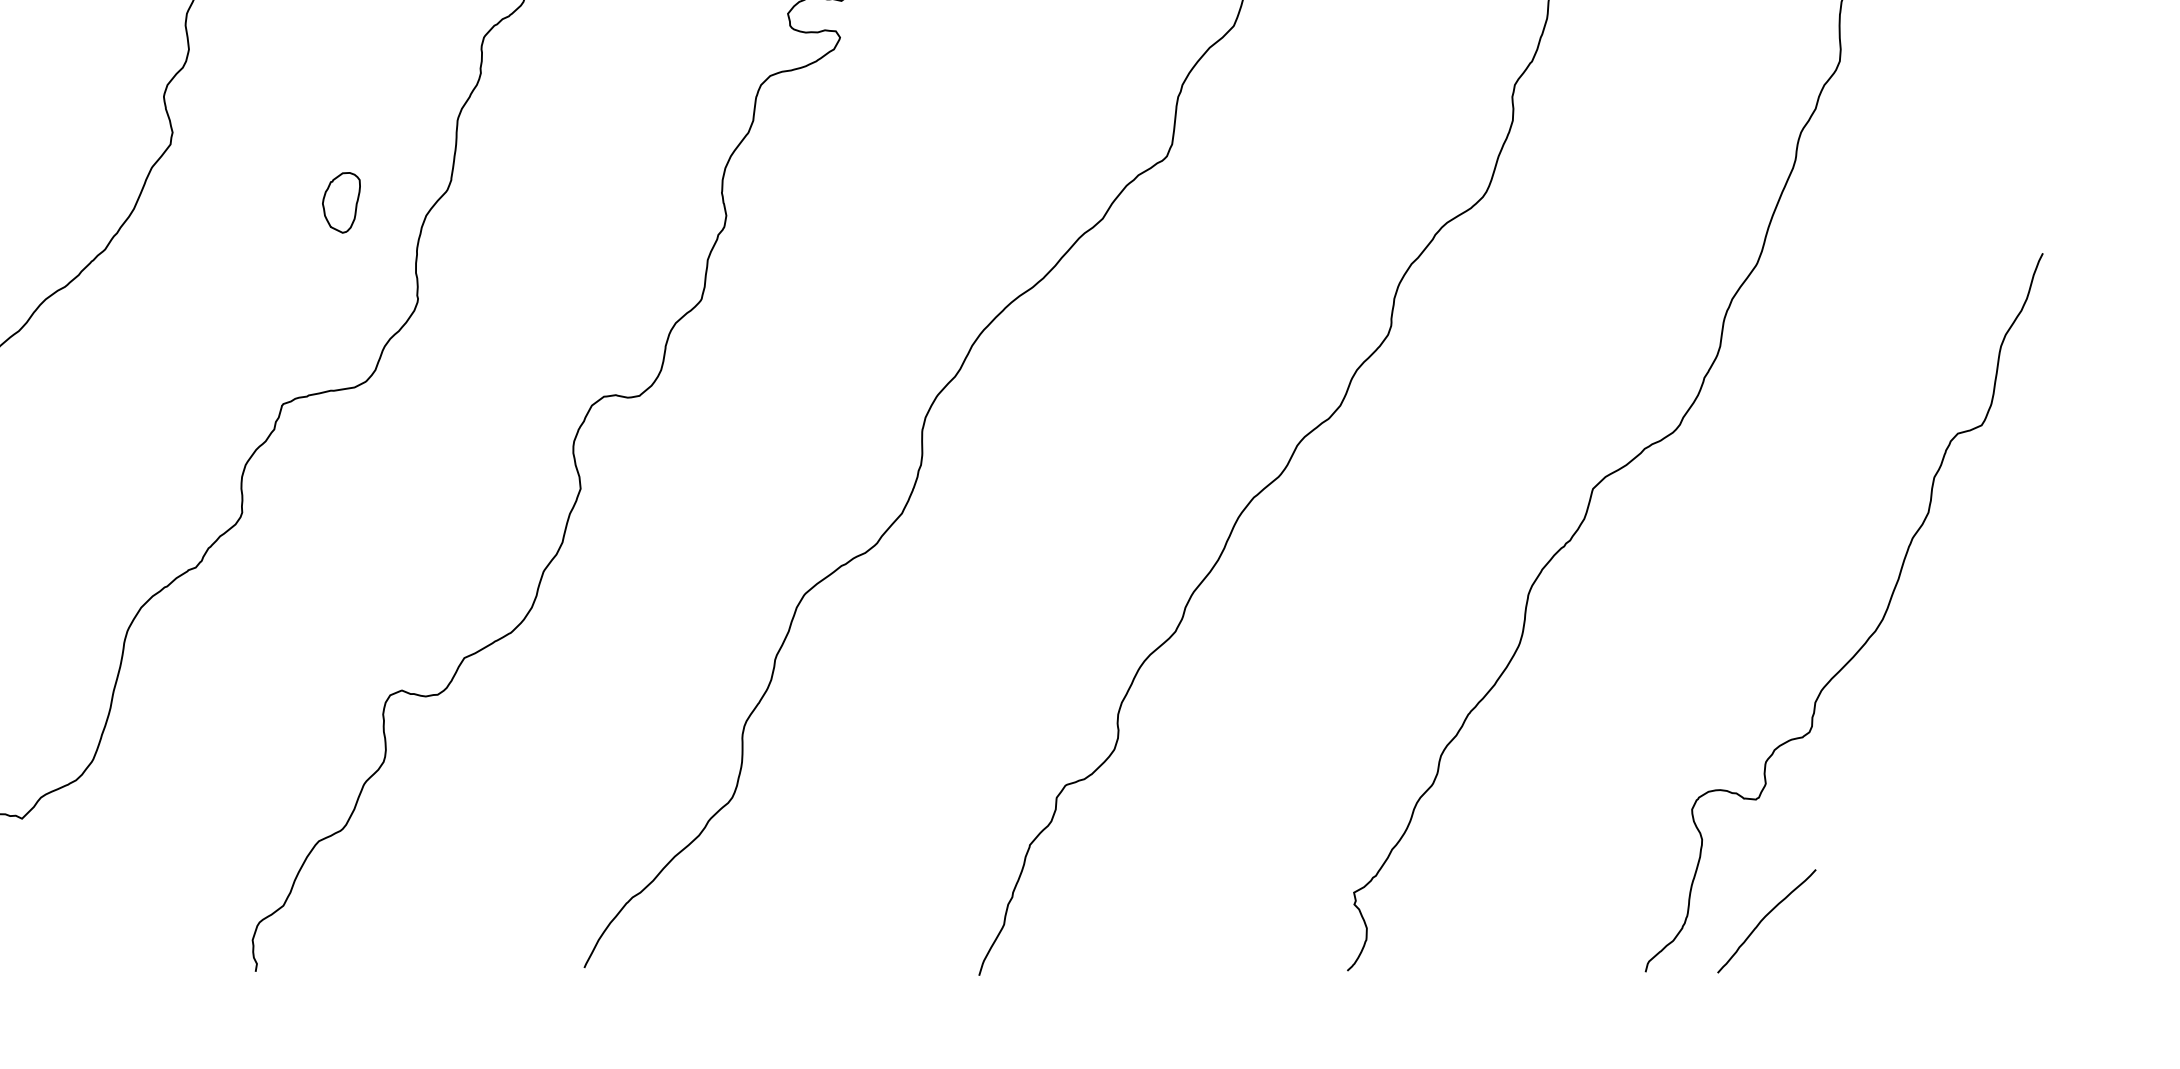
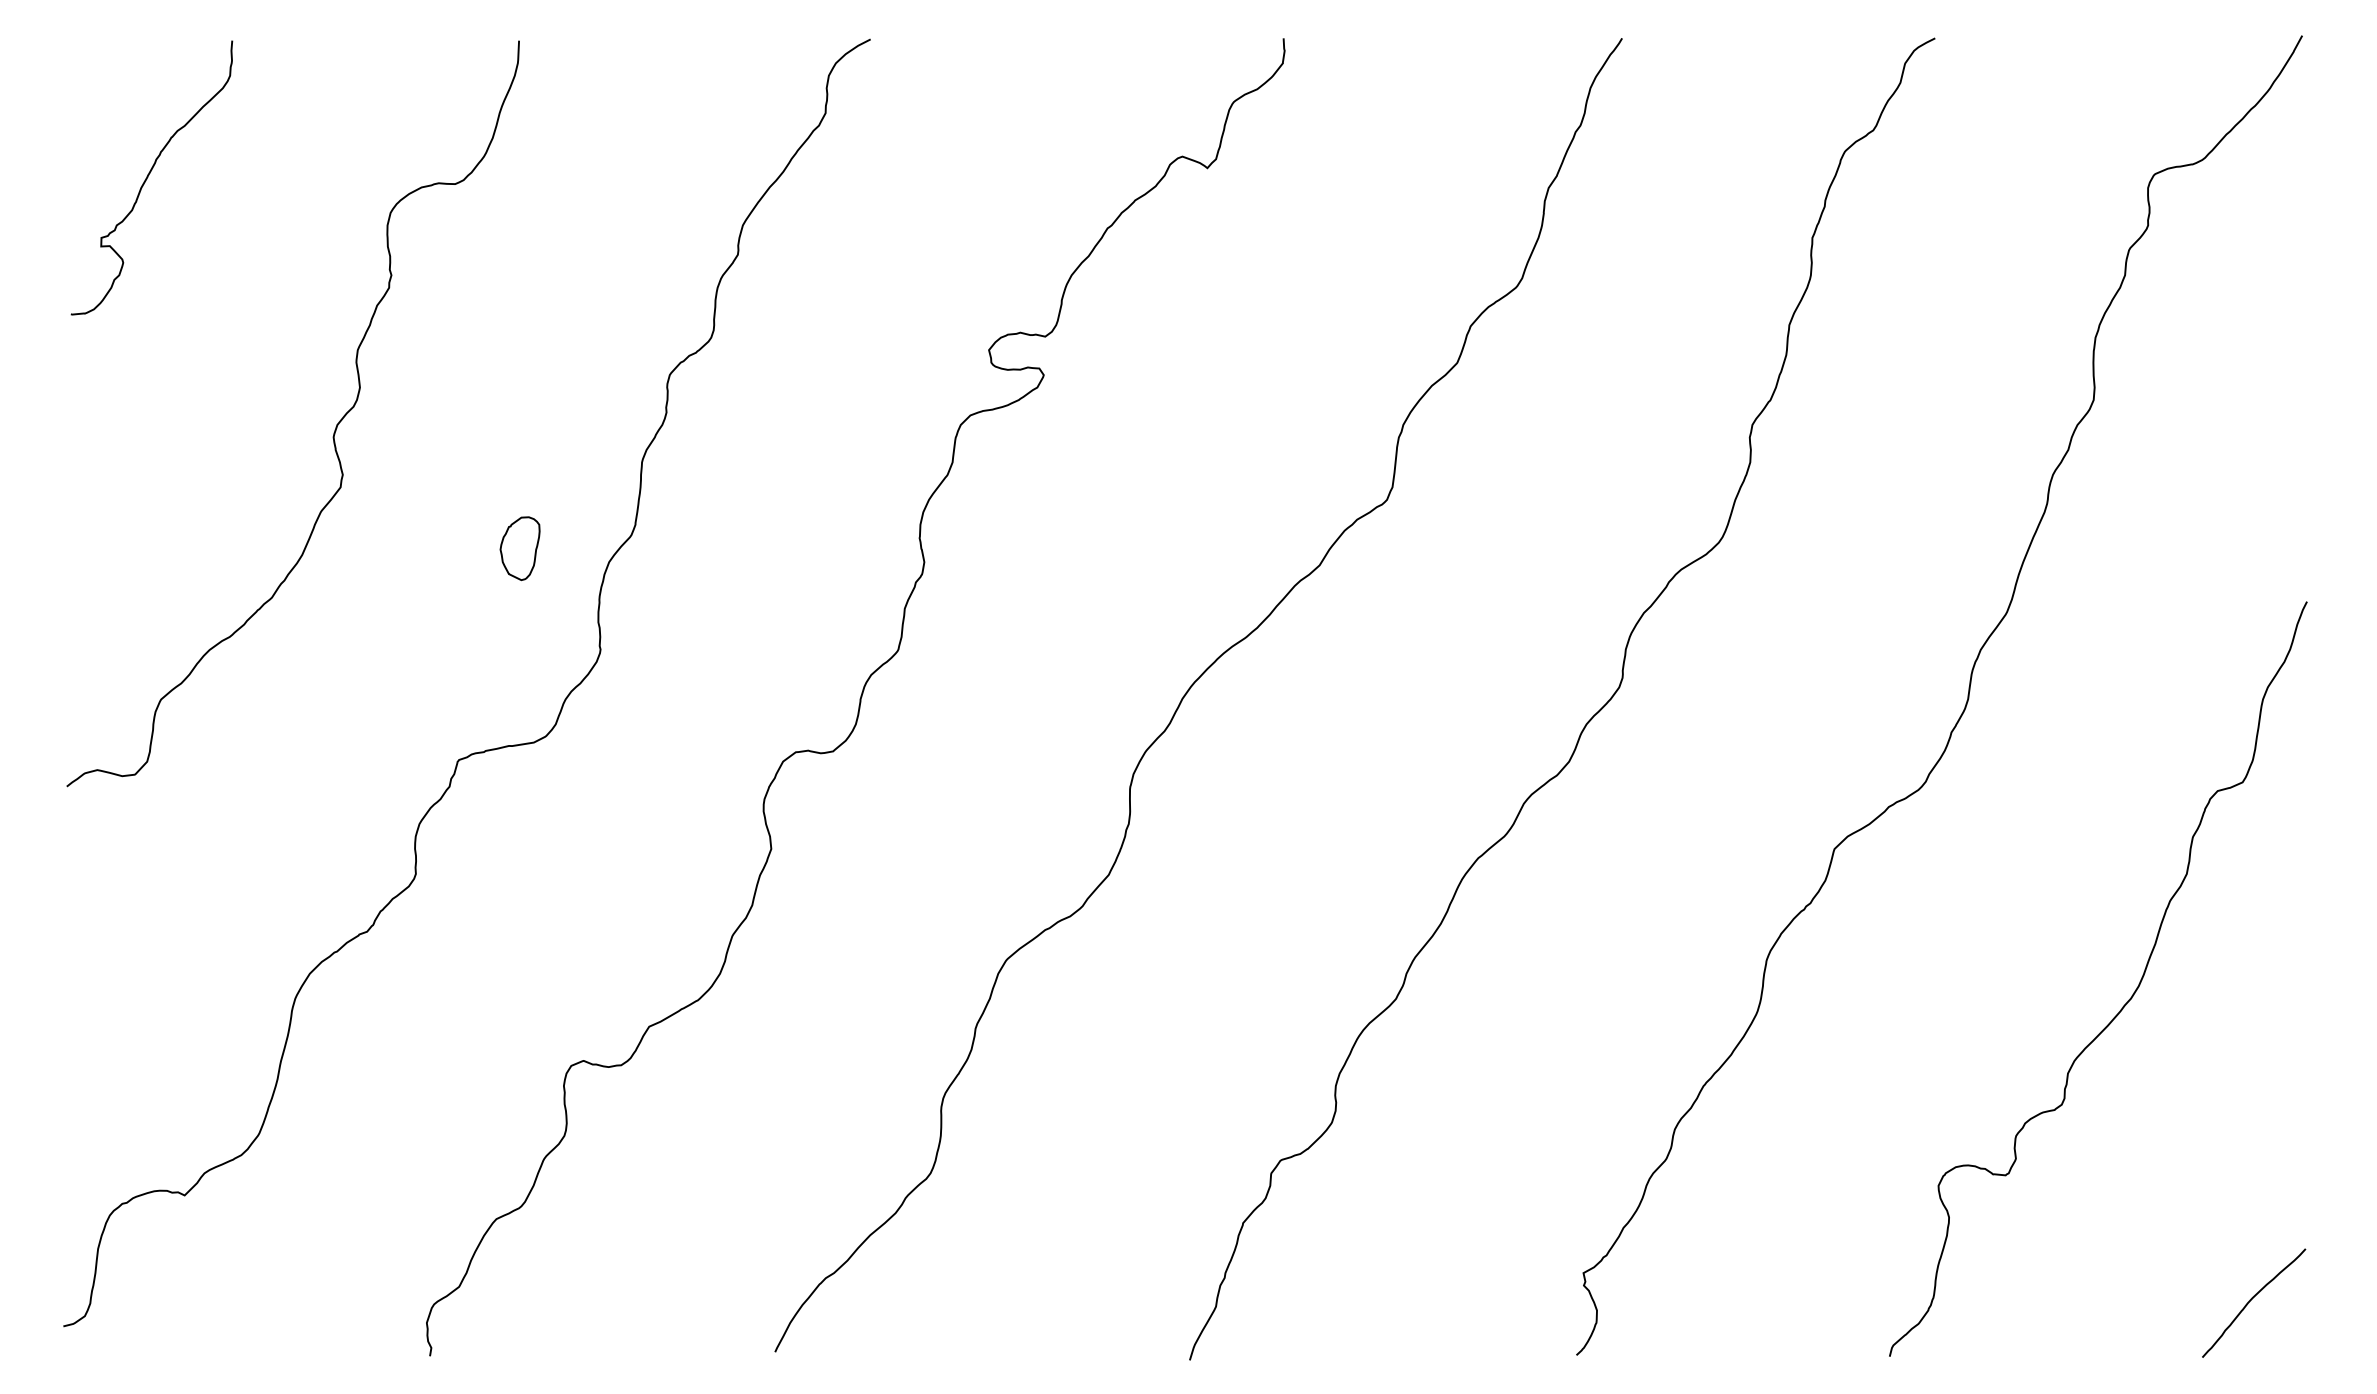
curve: (1765, 917) -> (2252, 1299), moved

